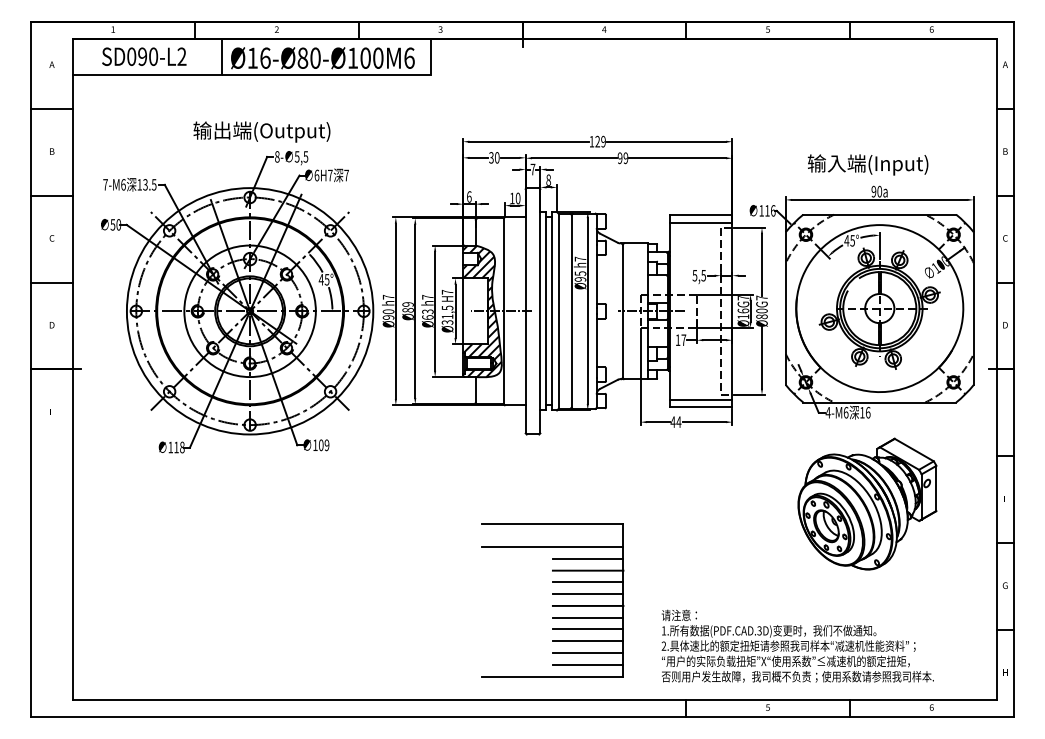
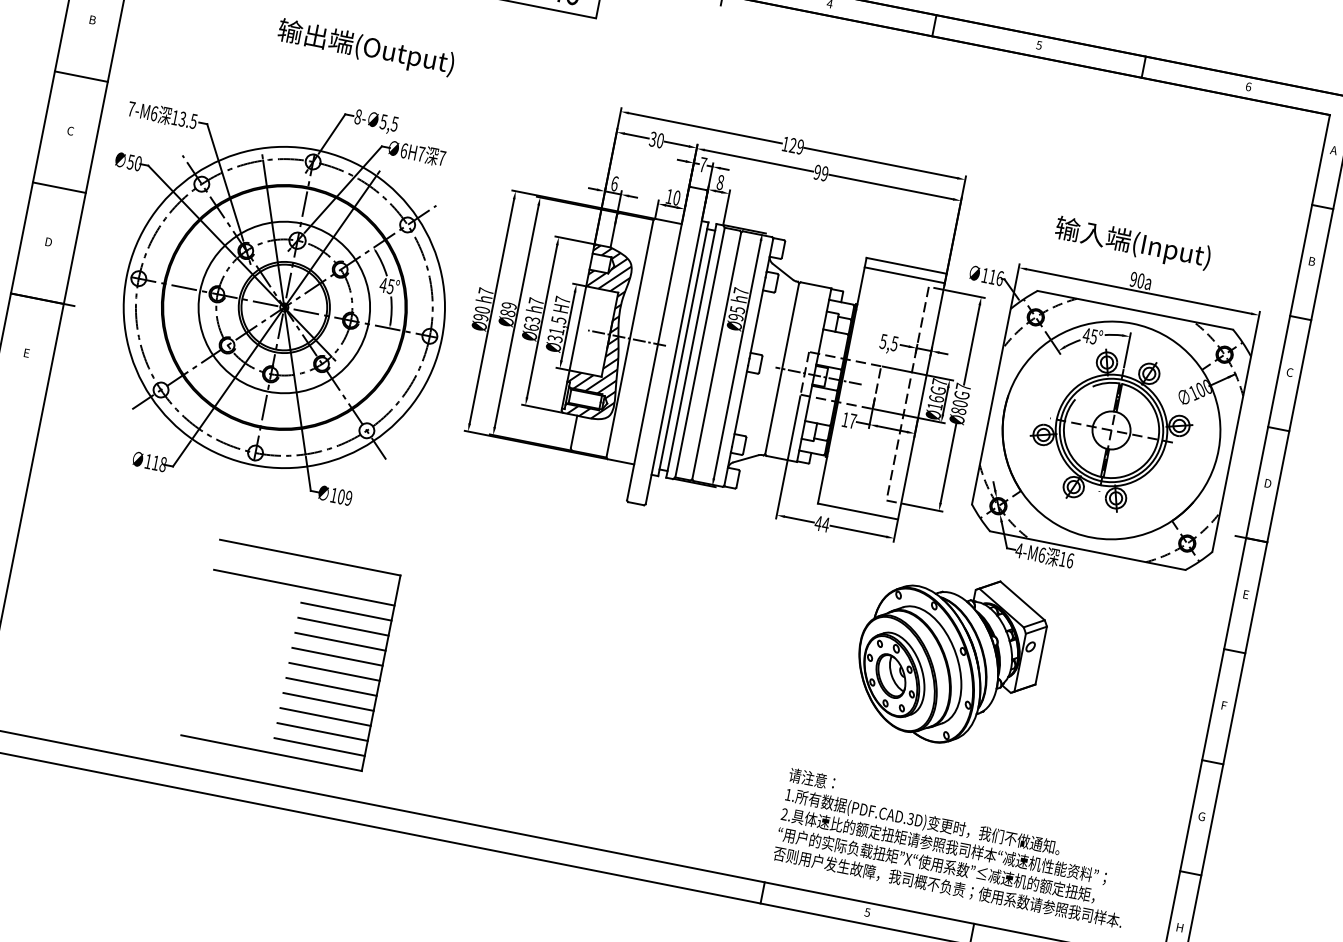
part: (237, 302) -> (270, 293), moved
line: (700, 399) -> (859, 501), removed
part: (867, 503) -> (949, 657), moved
part: (552, 600) -> (290, 655), moved
text: (797, 645) -> (955, 847), moved

